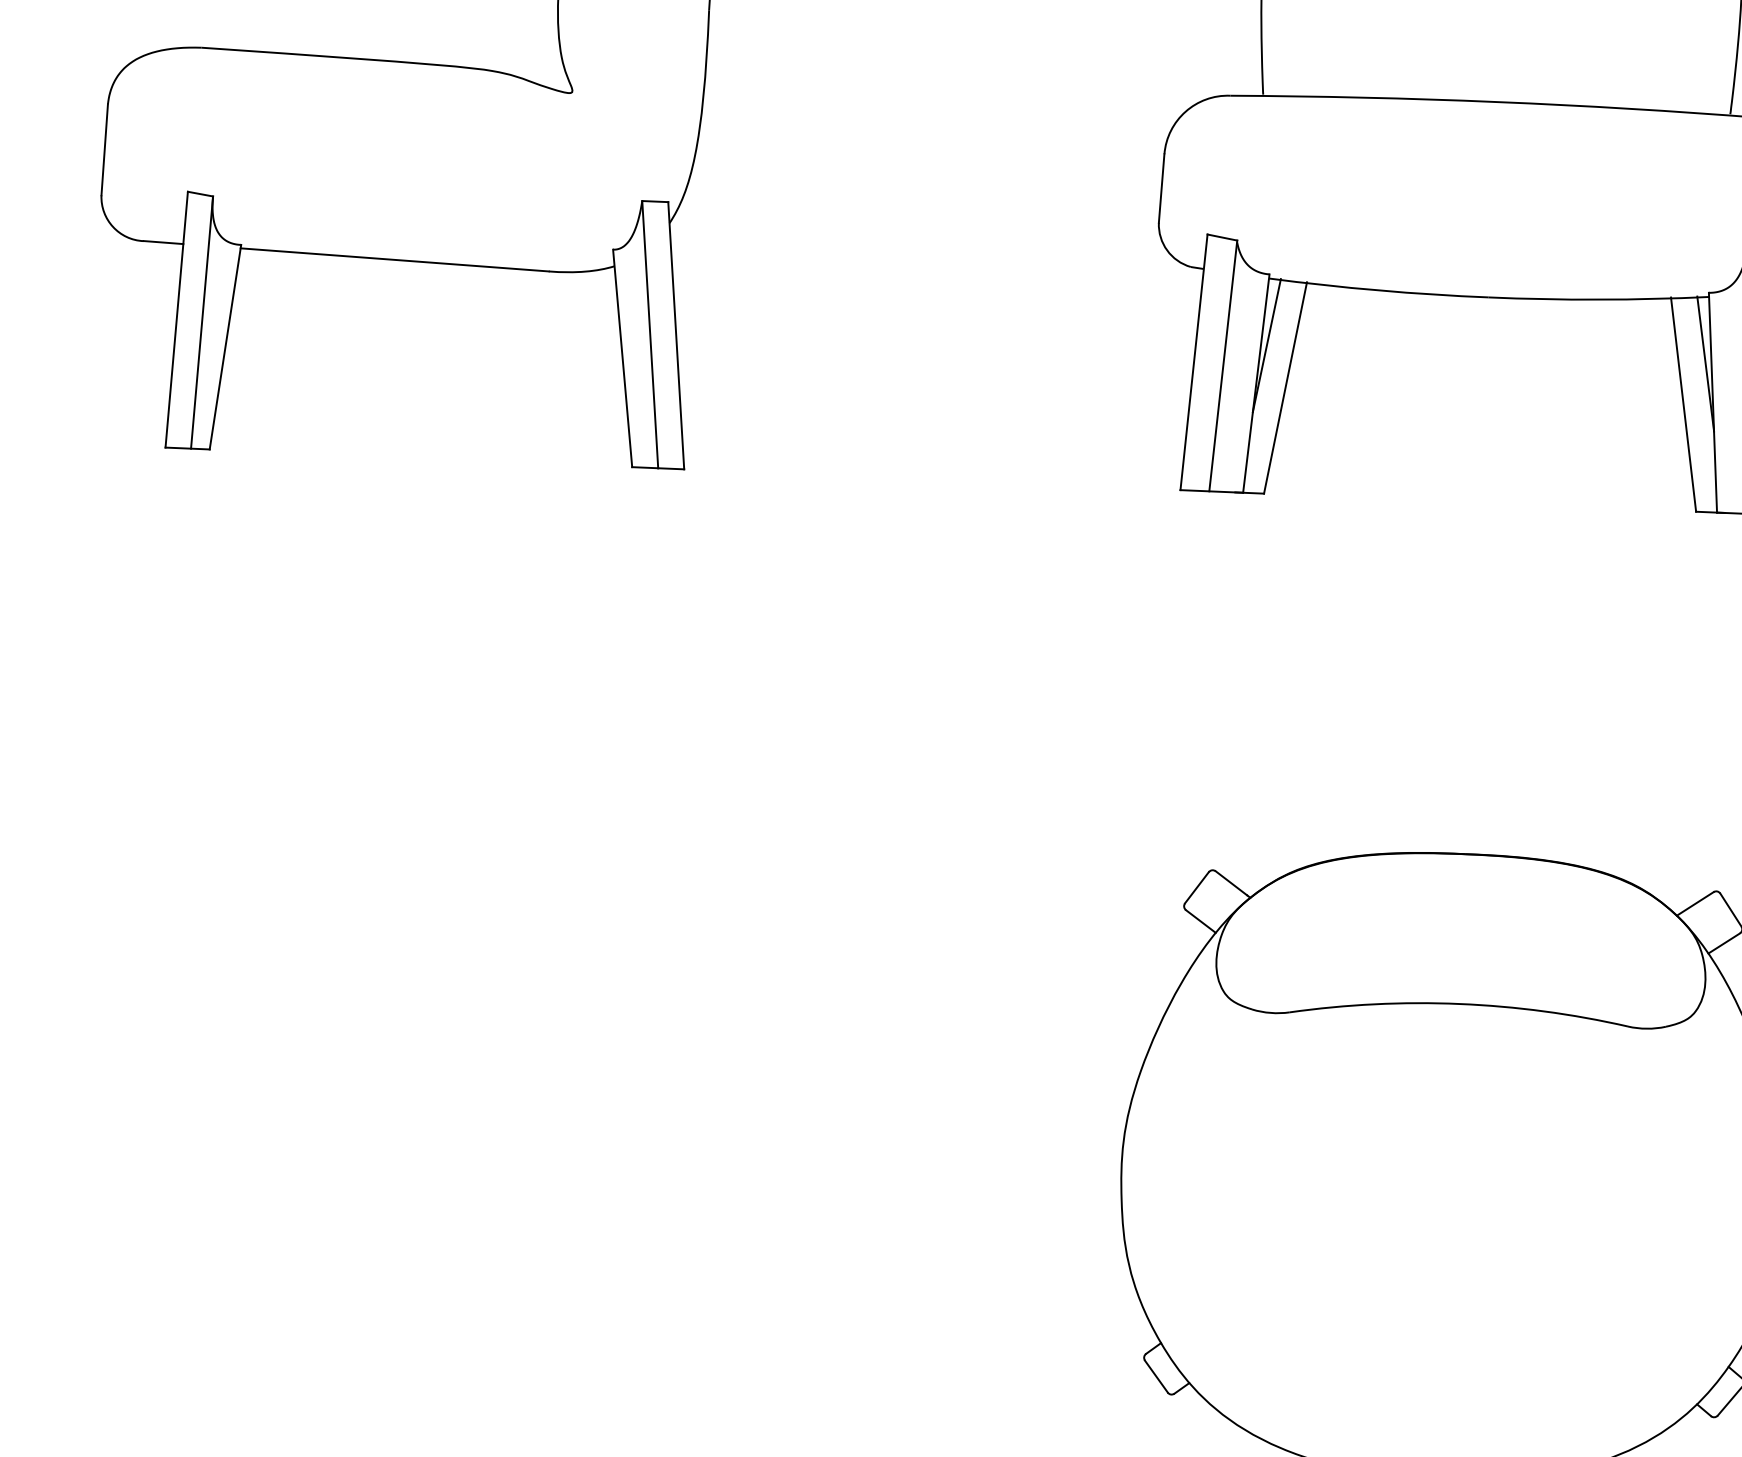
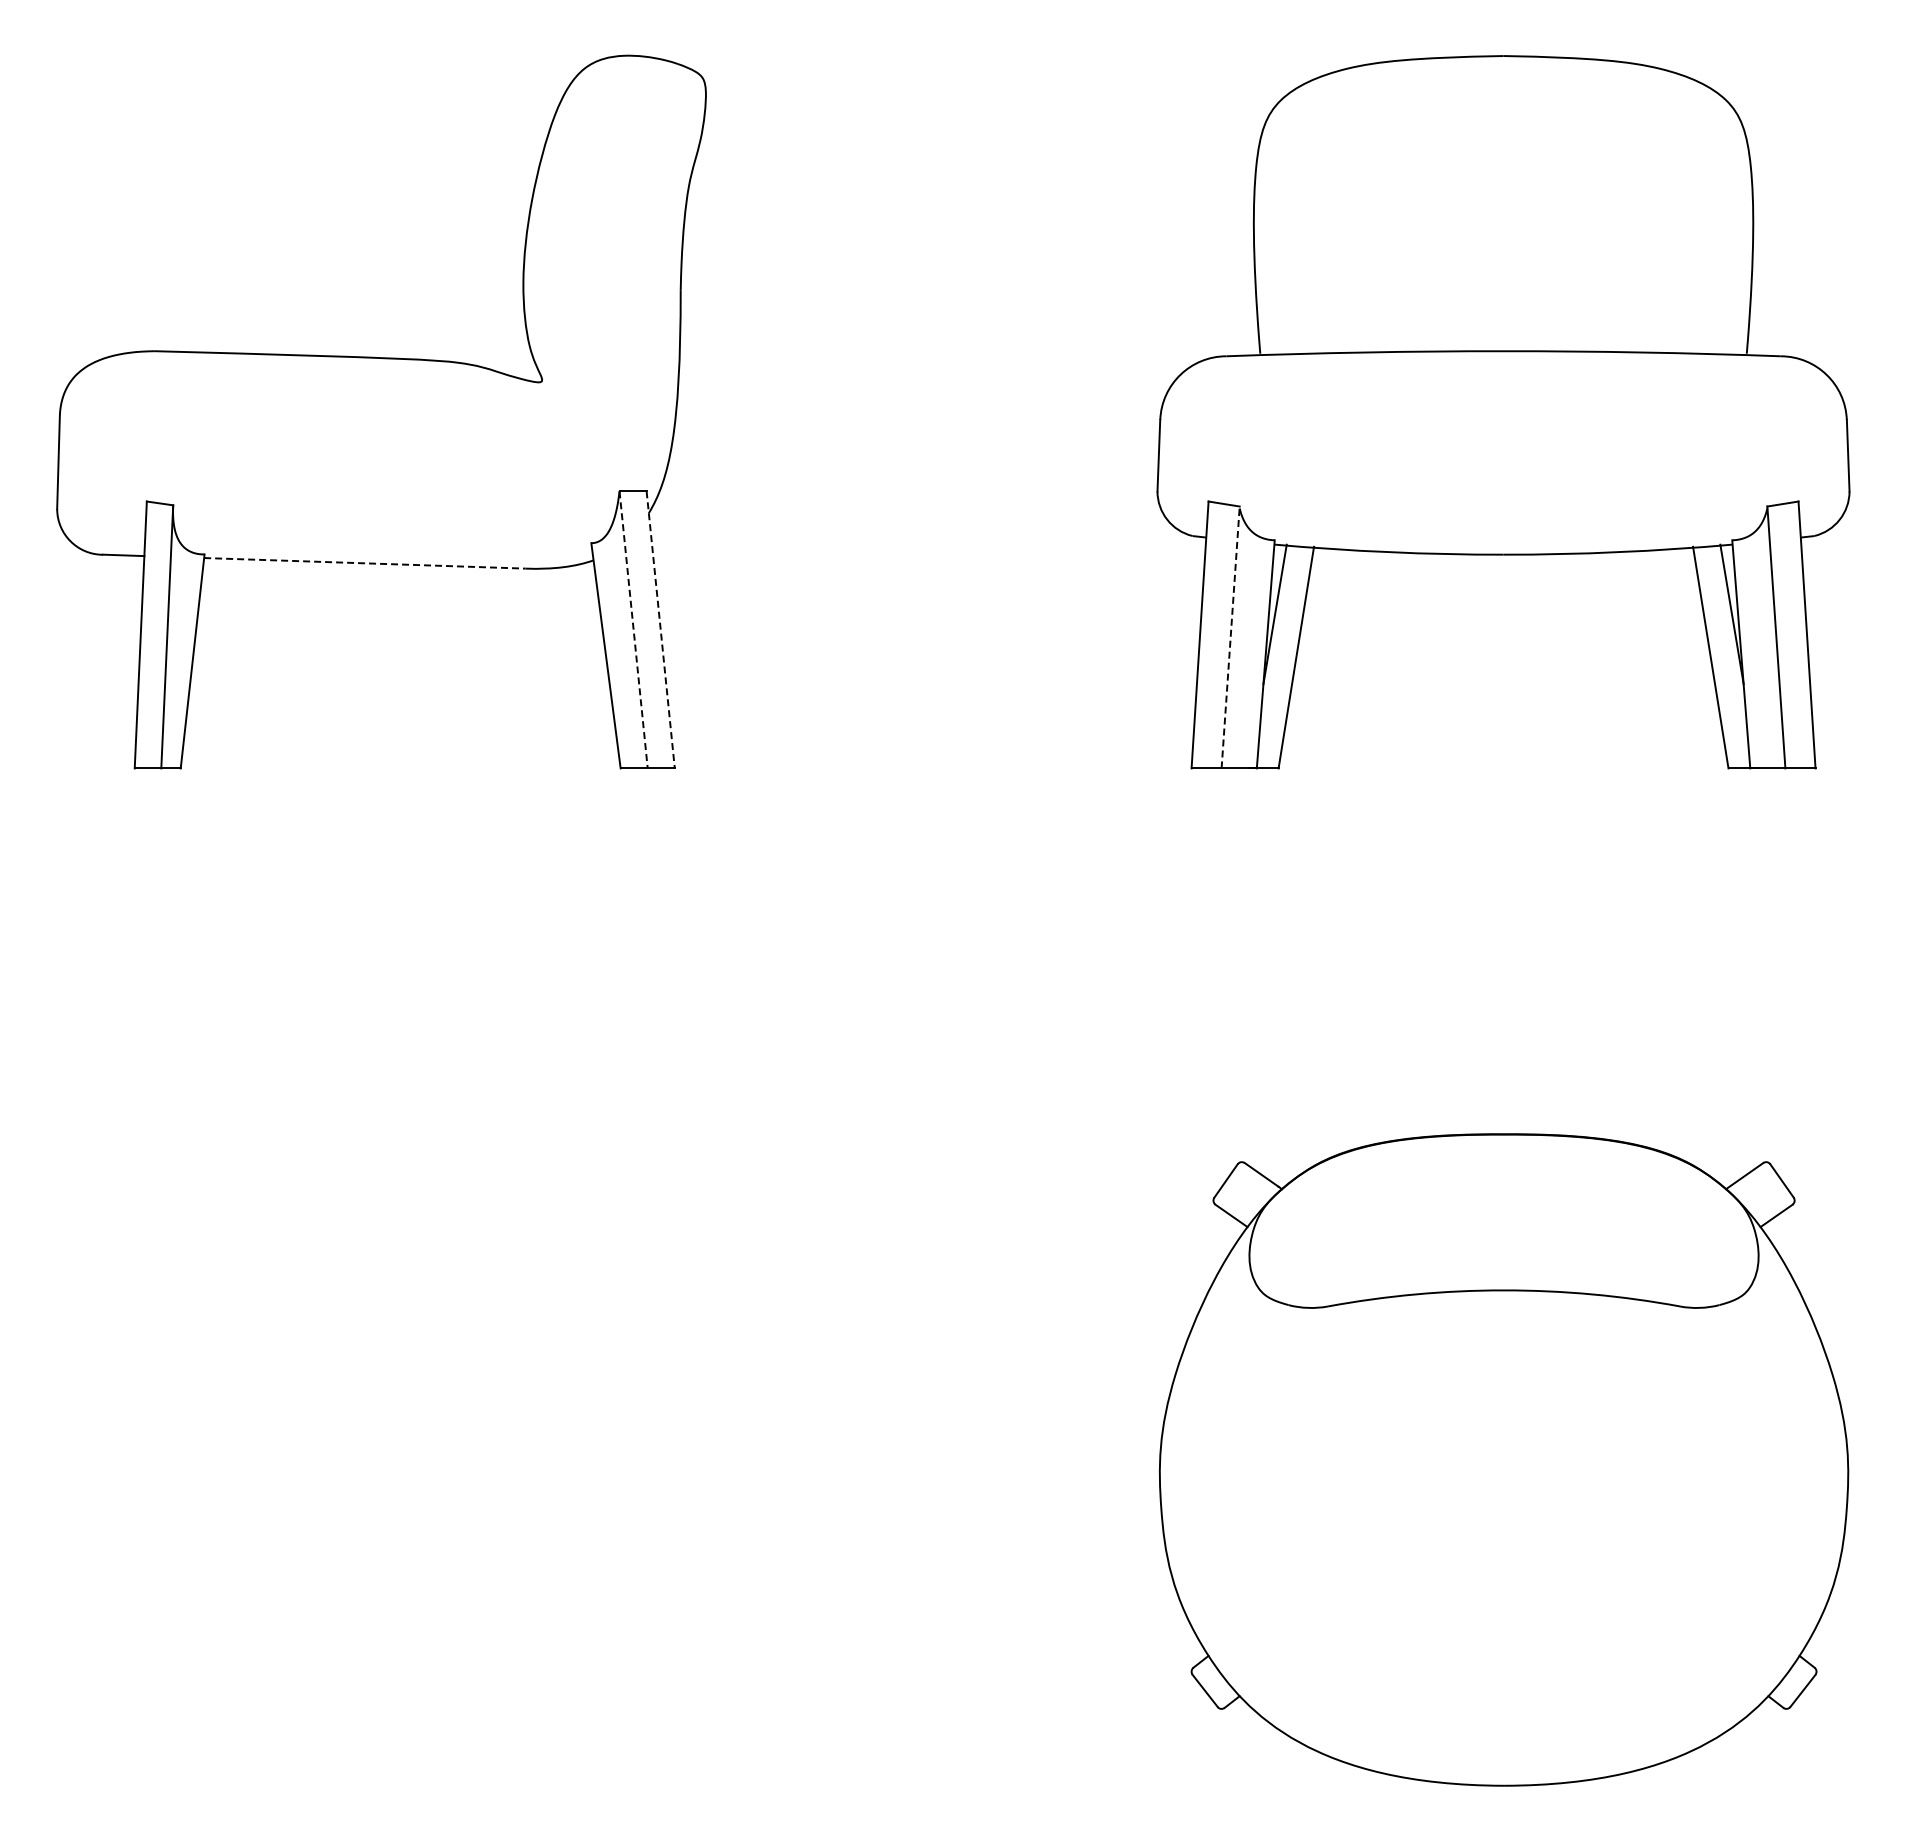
line: (394, 260) -> (364, 563), solid -> dashed
line: (650, 335) -> (633, 630), solid -> dashed
line: (676, 336) -> (660, 630), solid -> dashed
line: (1223, 365) -> (1230, 636), solid -> dashed

